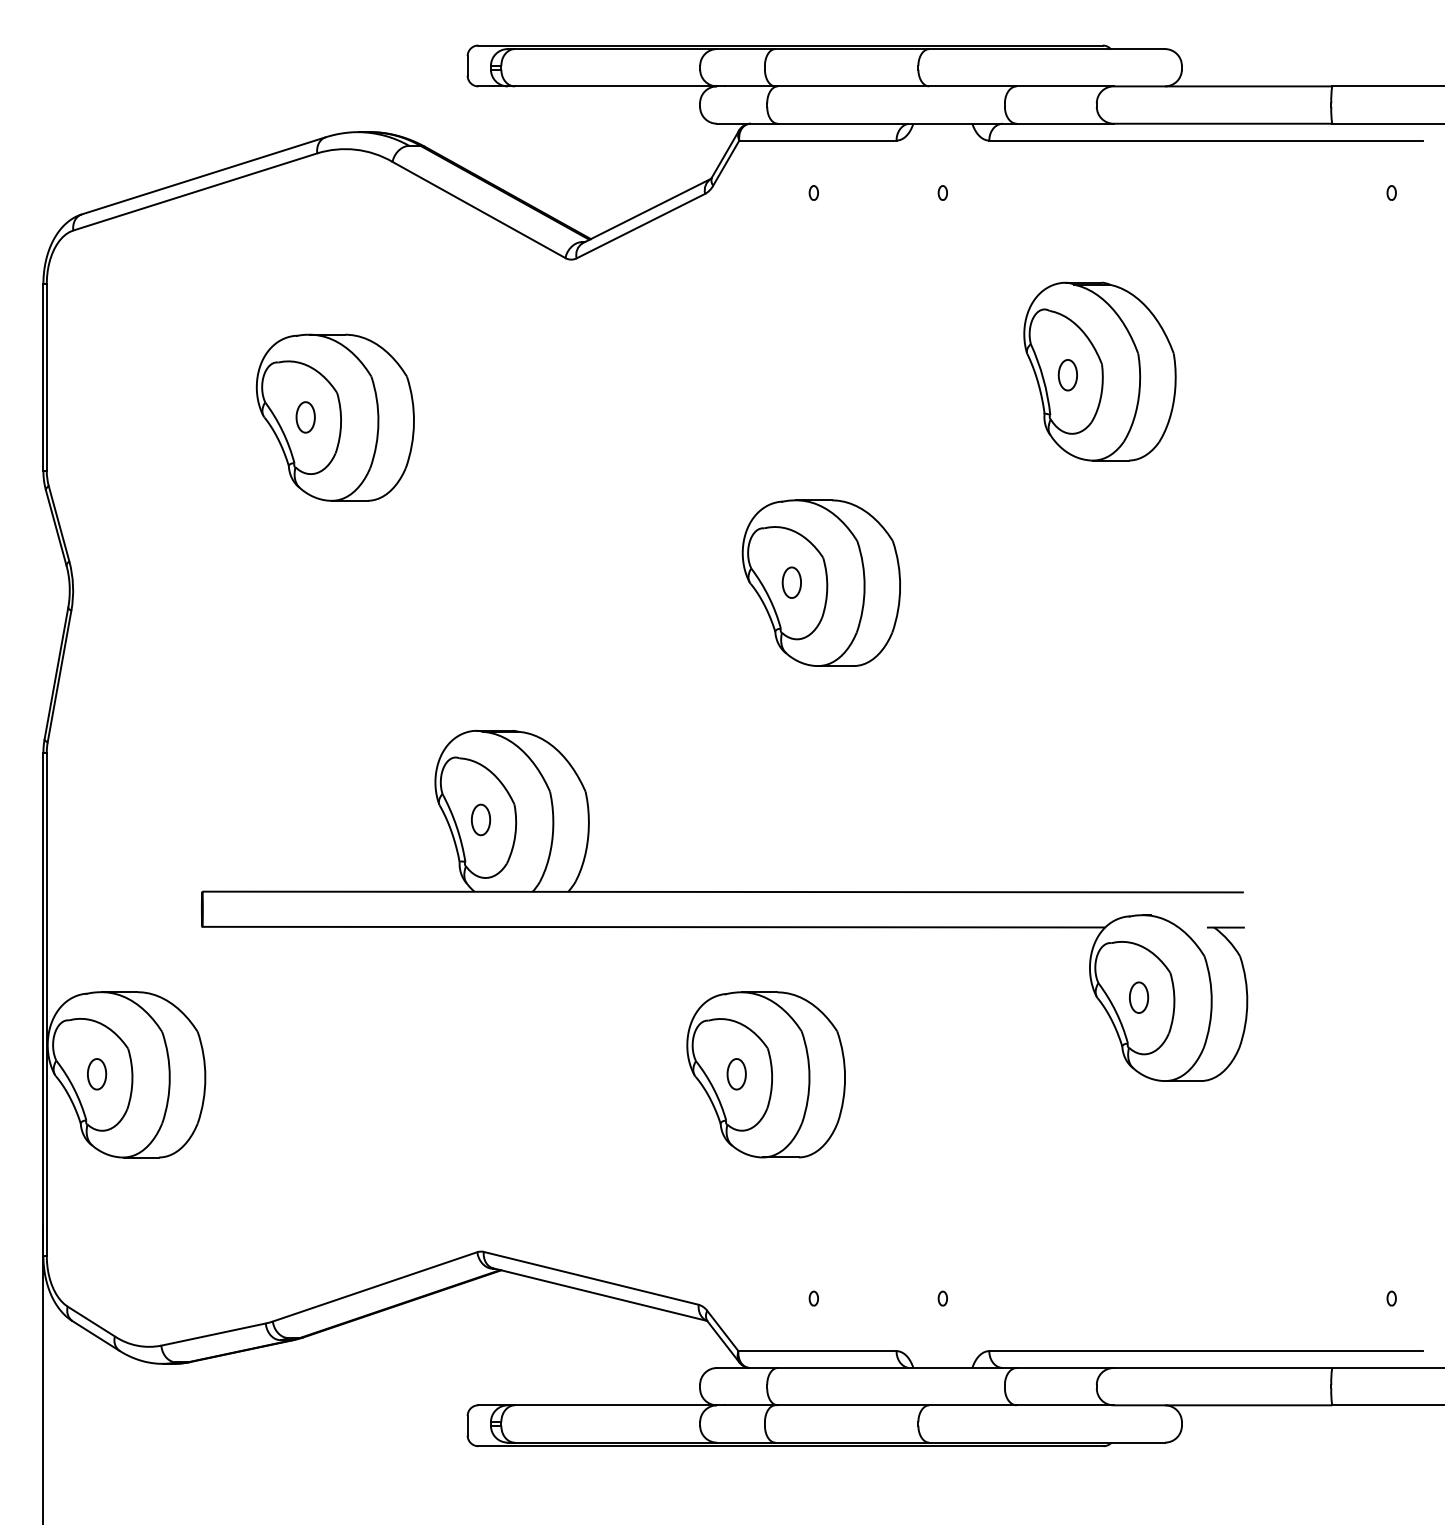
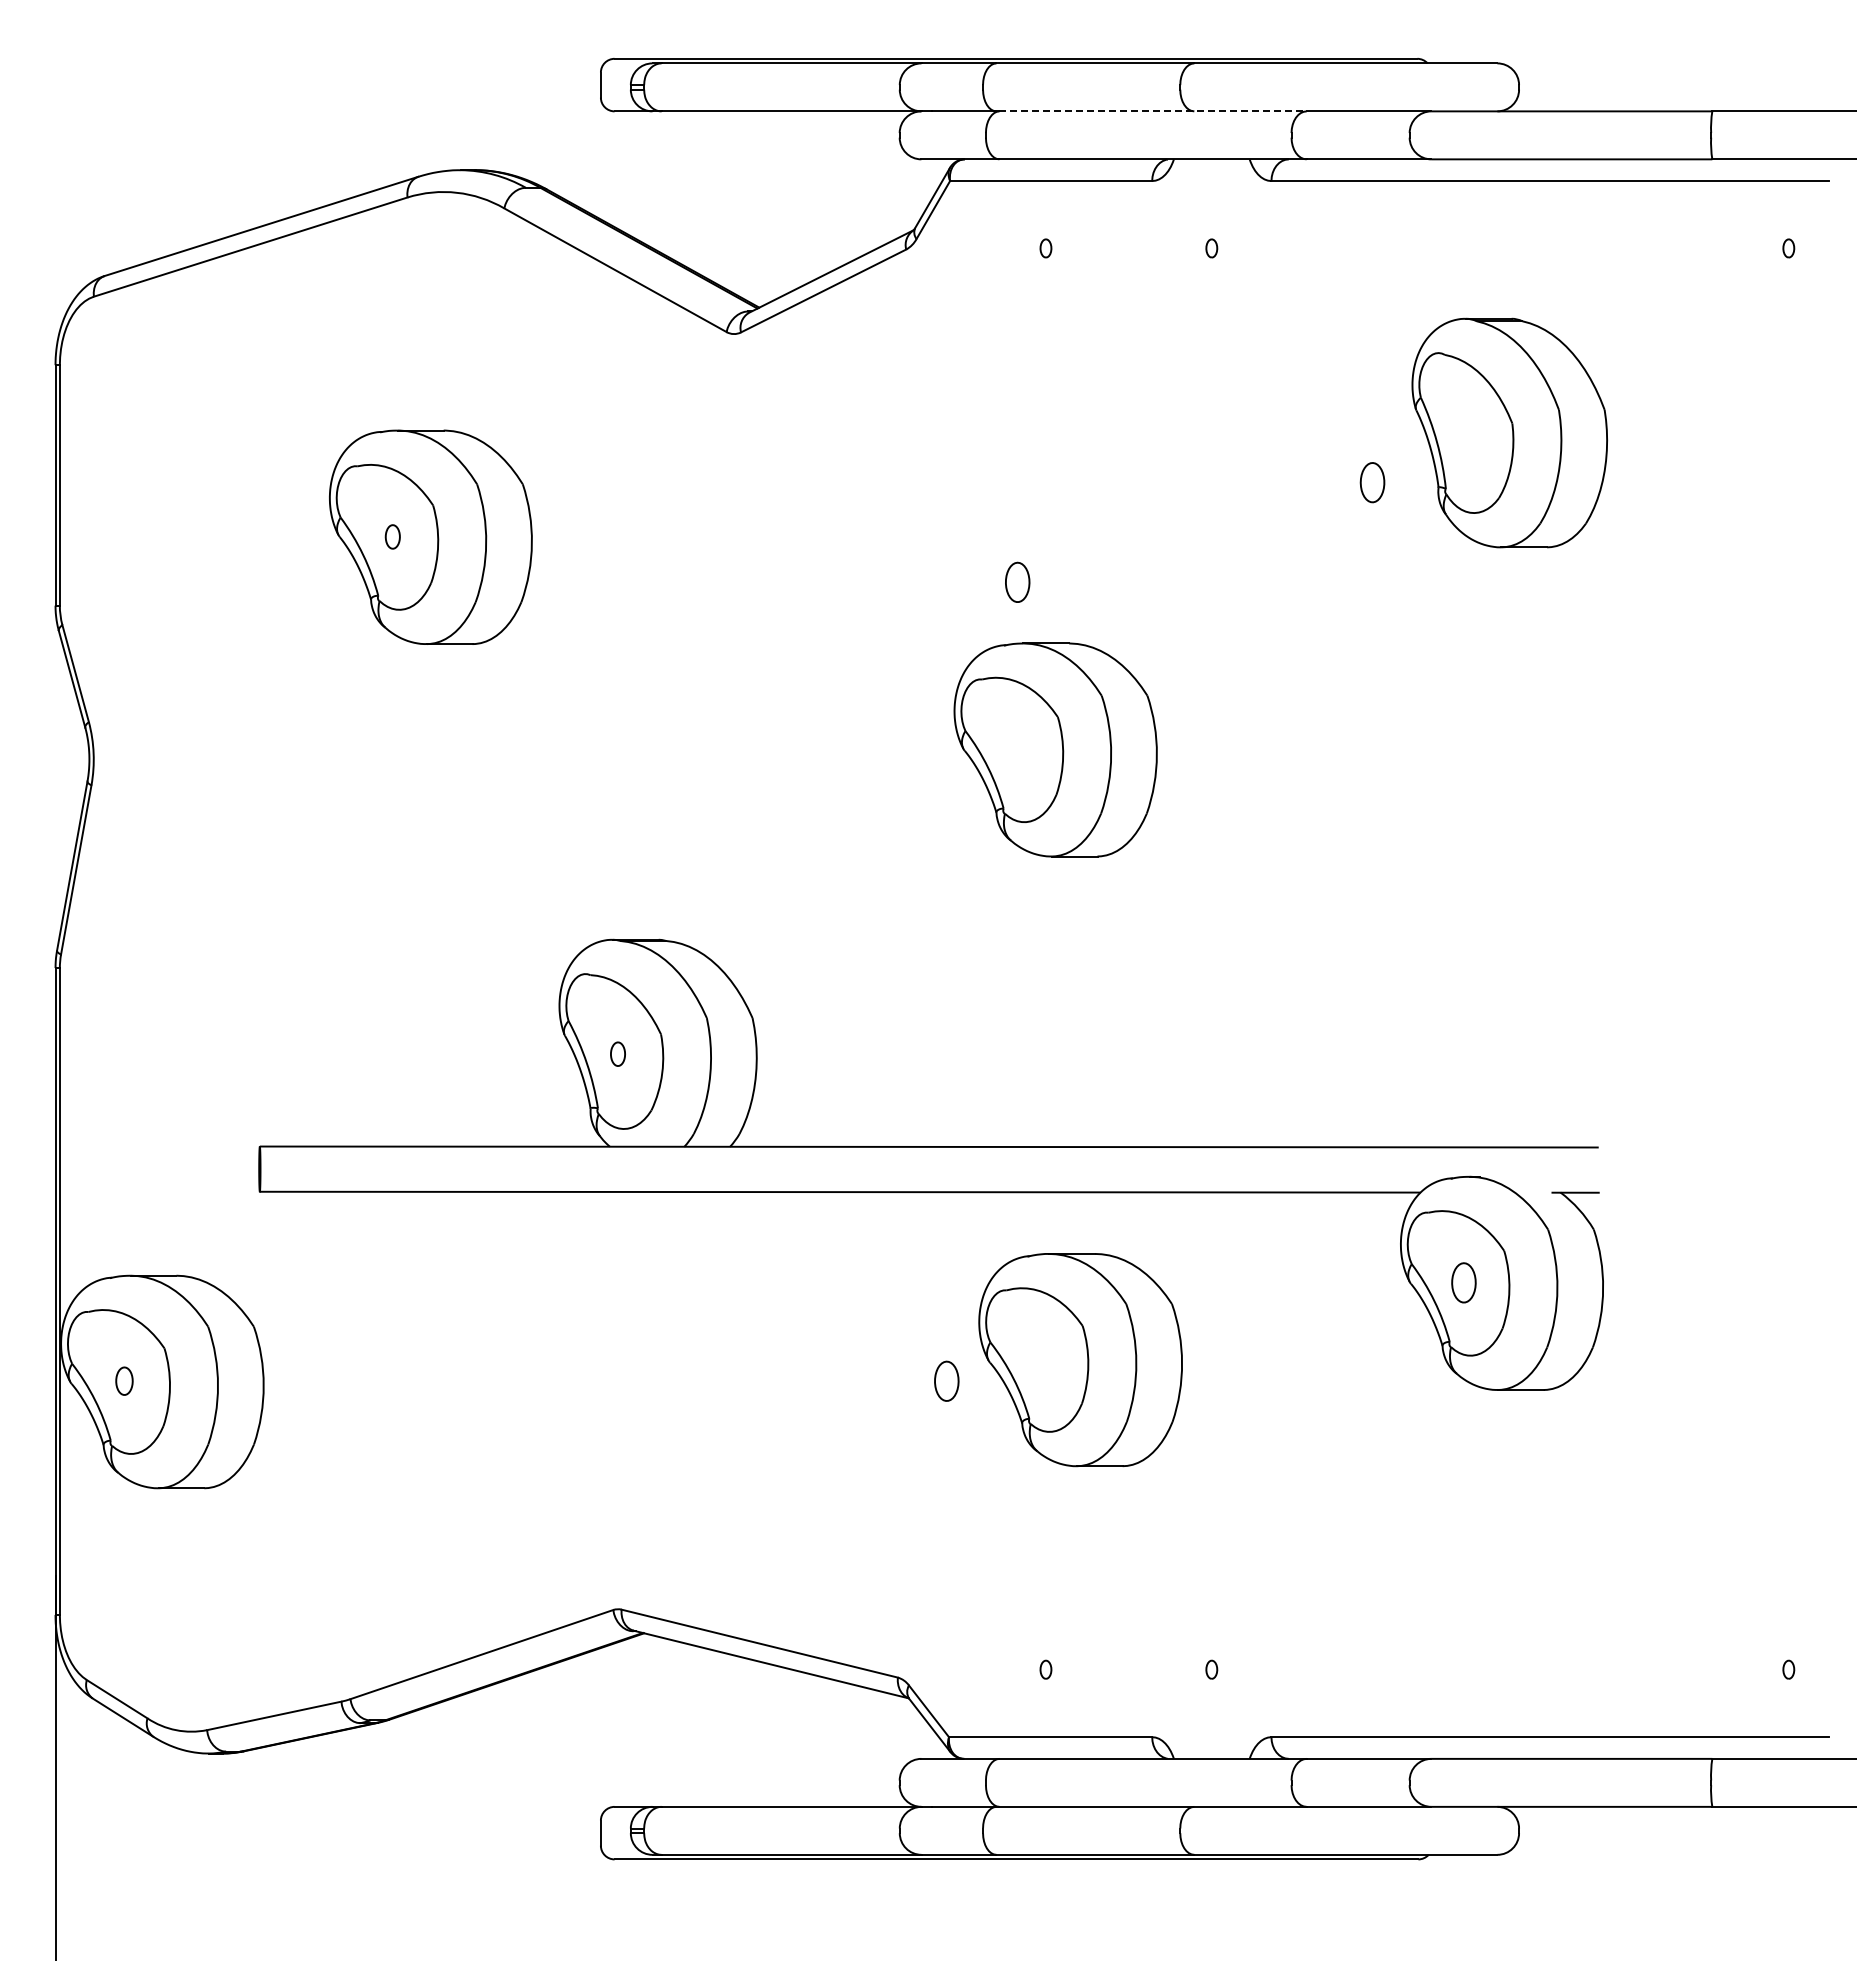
line: (897, 86) -> (1153, 111), solid -> dashed
part: (1099, 371) -> (1509, 432), moved
part: (305, 417) -> (392, 536), size x0.6
part: (791, 582) -> (1017, 581), moved
part: (480, 819) -> (617, 1053), size x0.6
part: (97, 1073) -> (124, 1380), size x0.7
part: (766, 1075) -> (1080, 1360), moved

